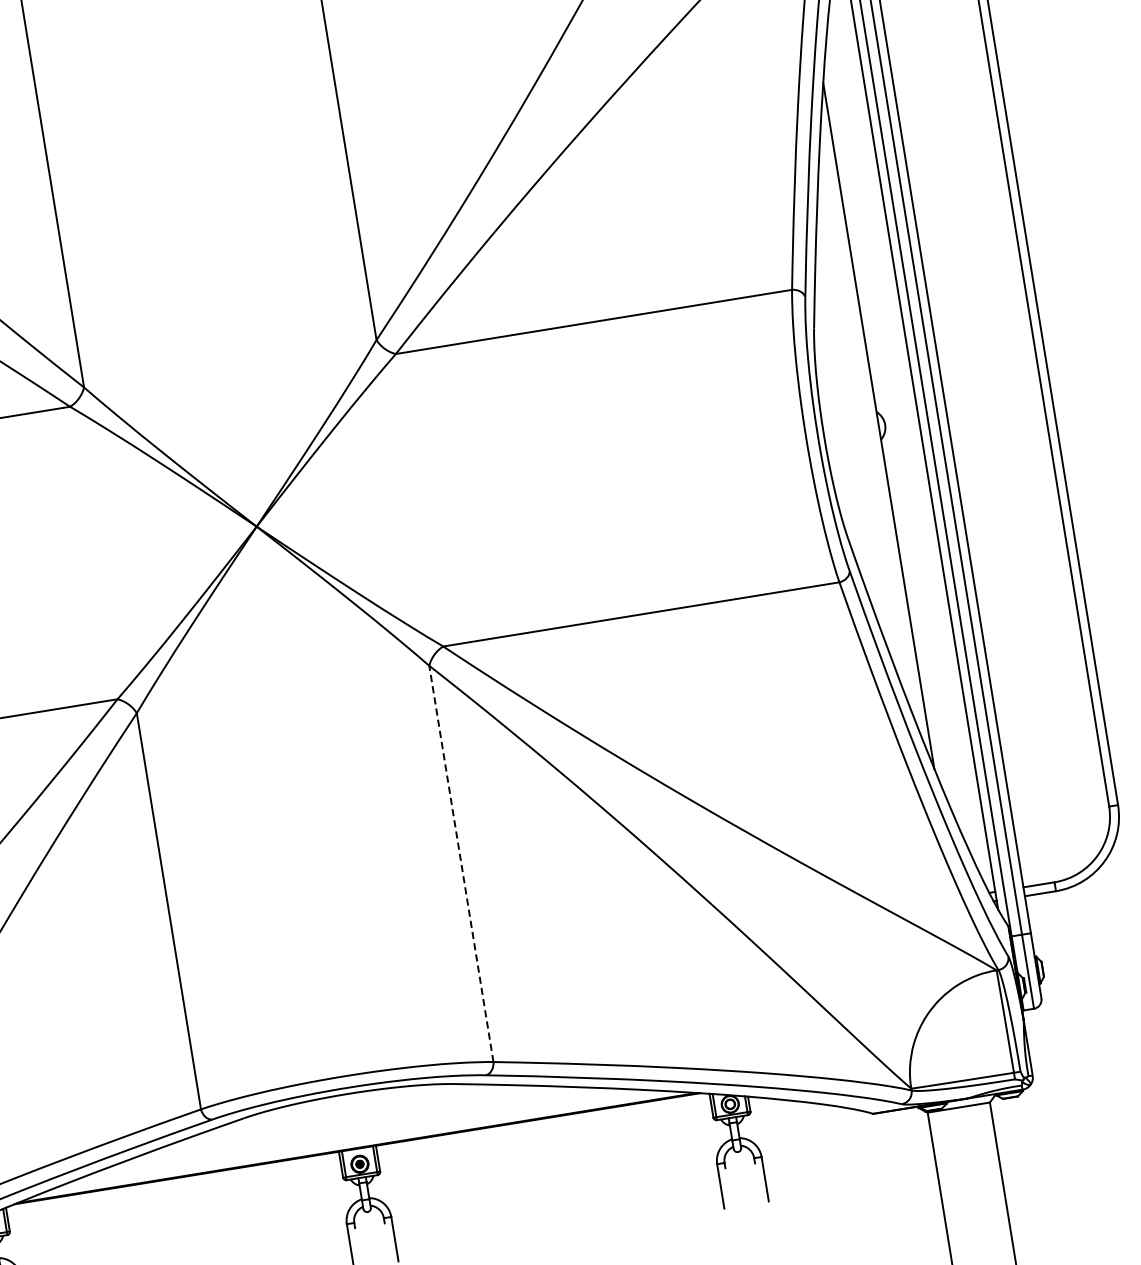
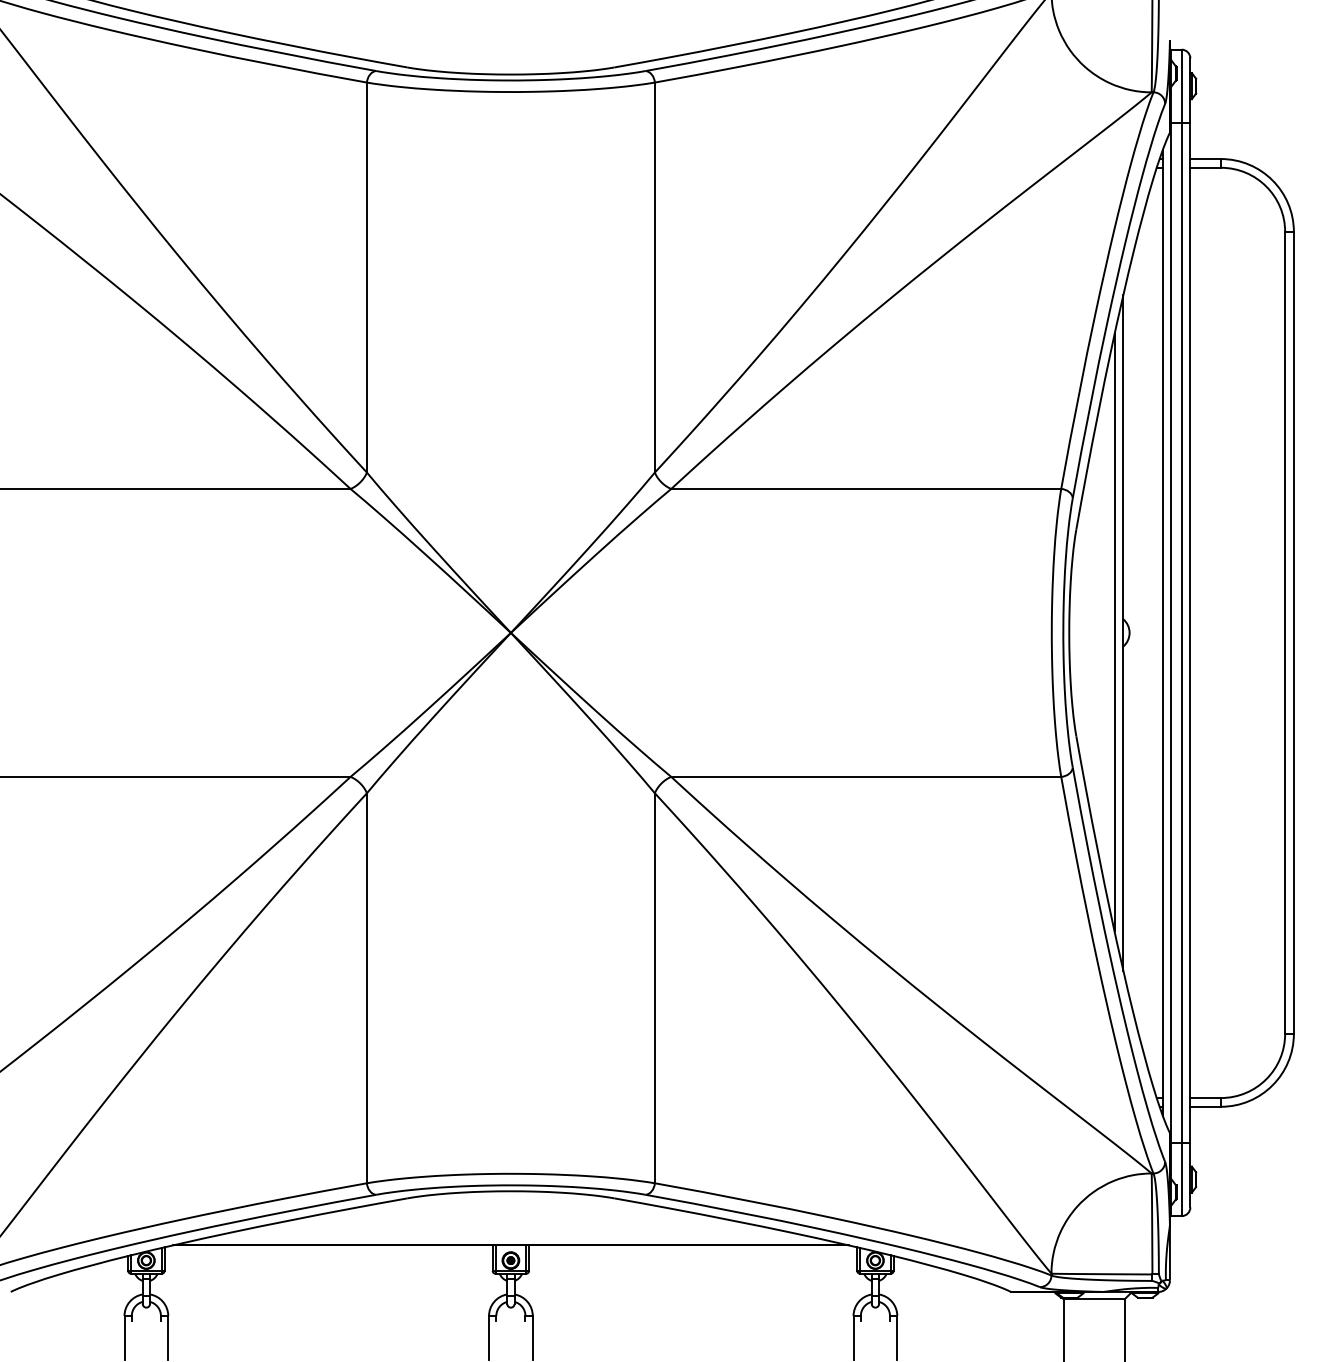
line: (869, 426) -> (1114, 632), added
line: (460, 863) -> (654, 987), dashed -> solid

